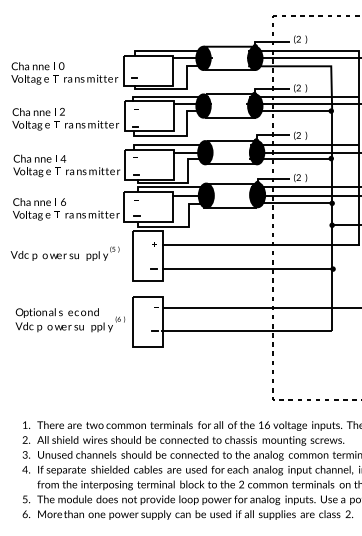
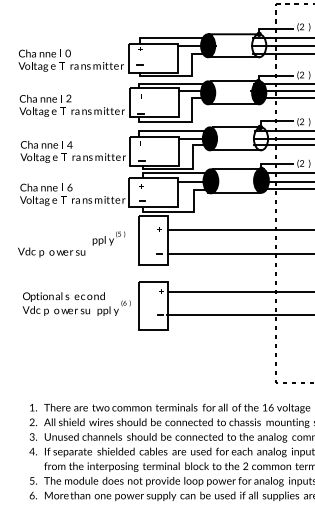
fill: (255, 58) -> (259, 45), removed
fill: (256, 152) -> (260, 138), removed
text: (44, 255) -> (51, 252), moved

